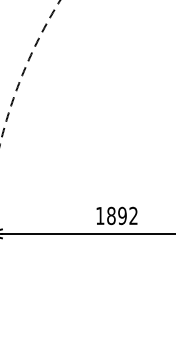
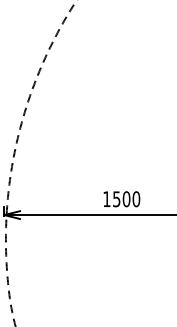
text: (122, 216) -> (126, 199), 1892 -> 1500

